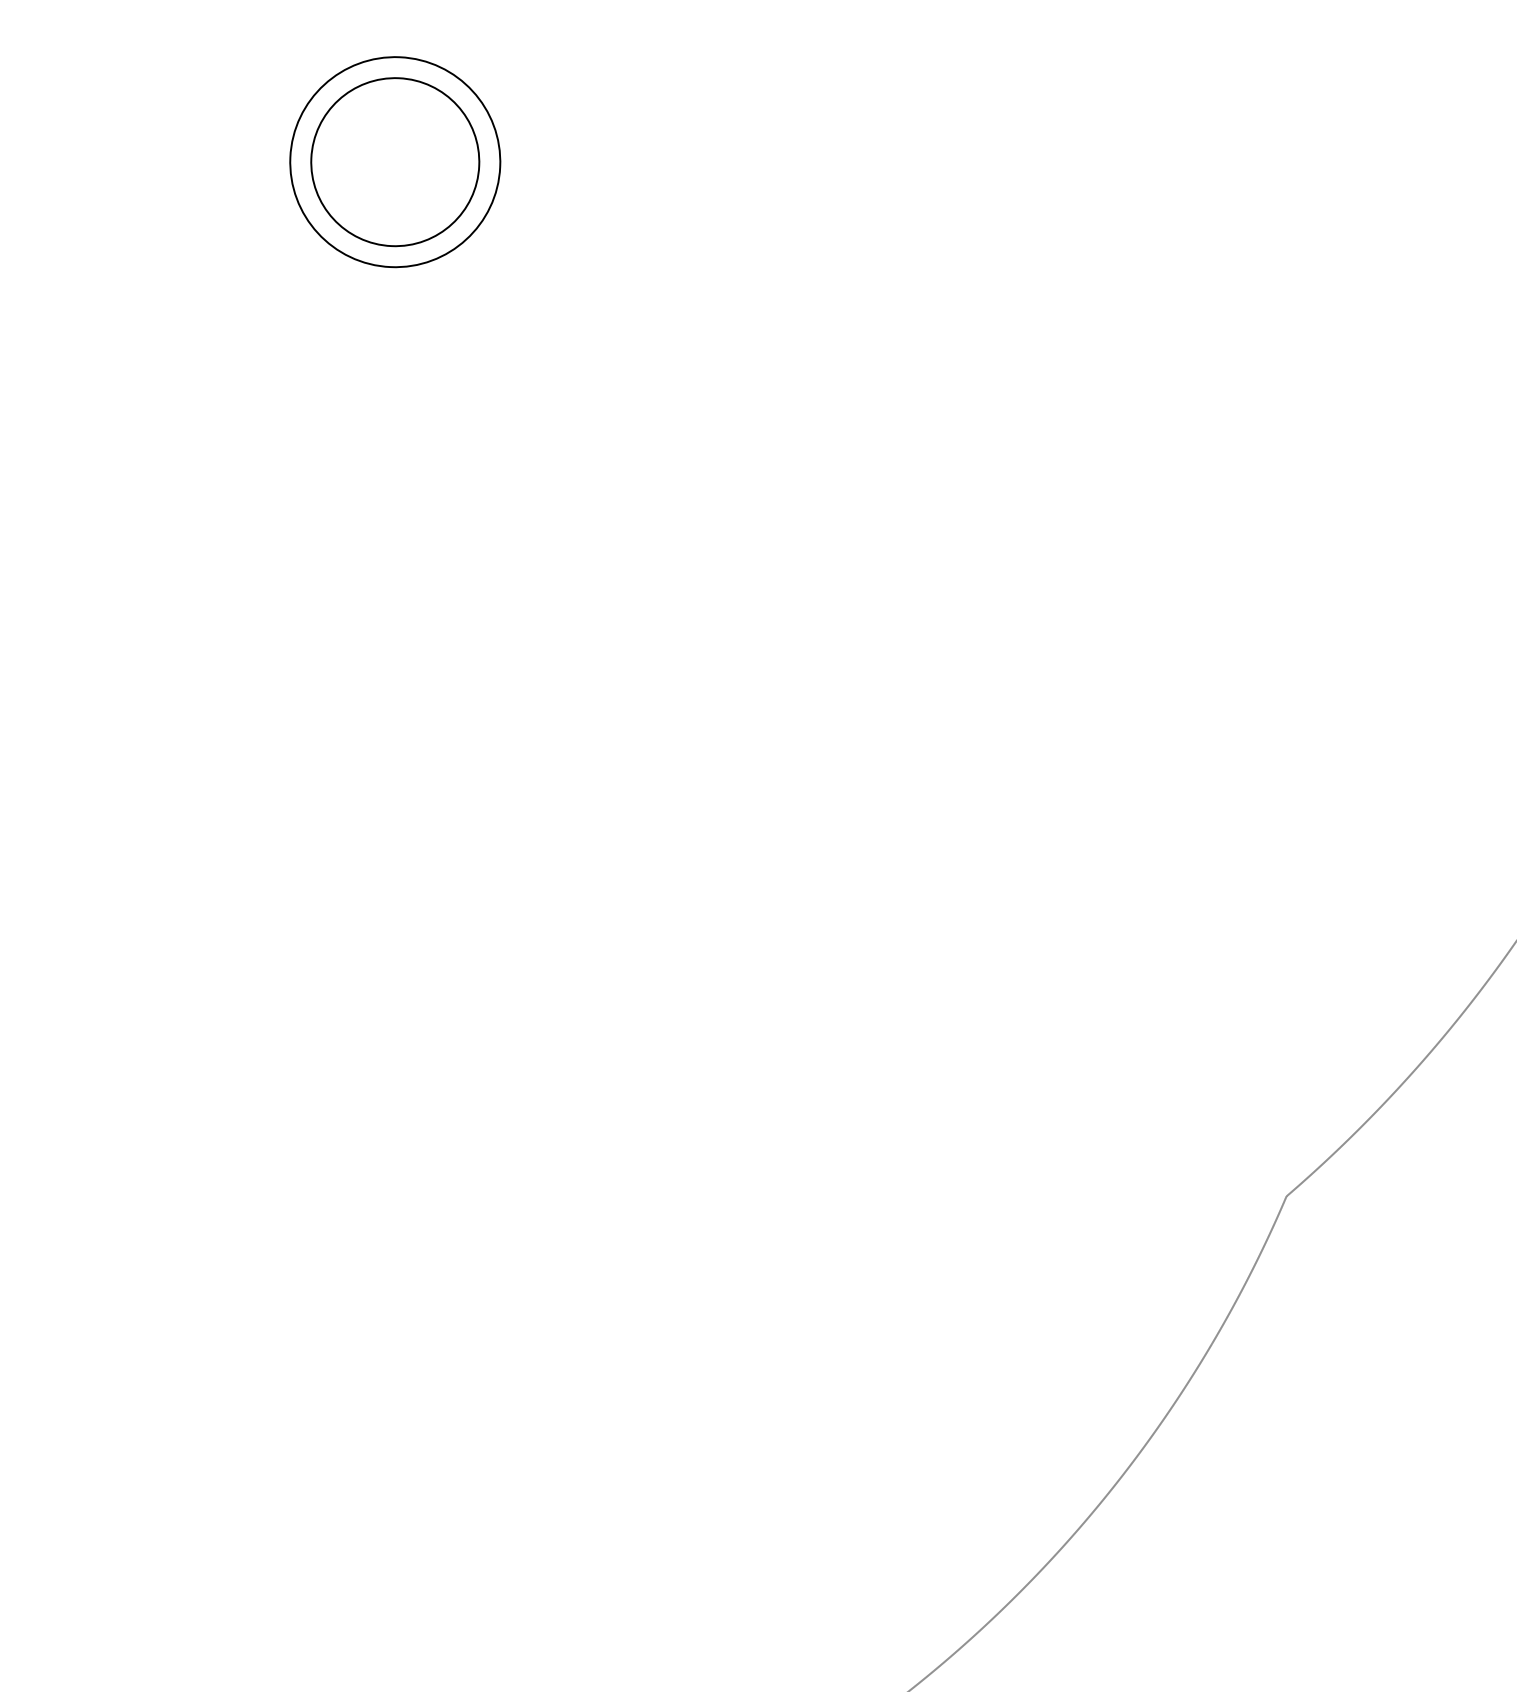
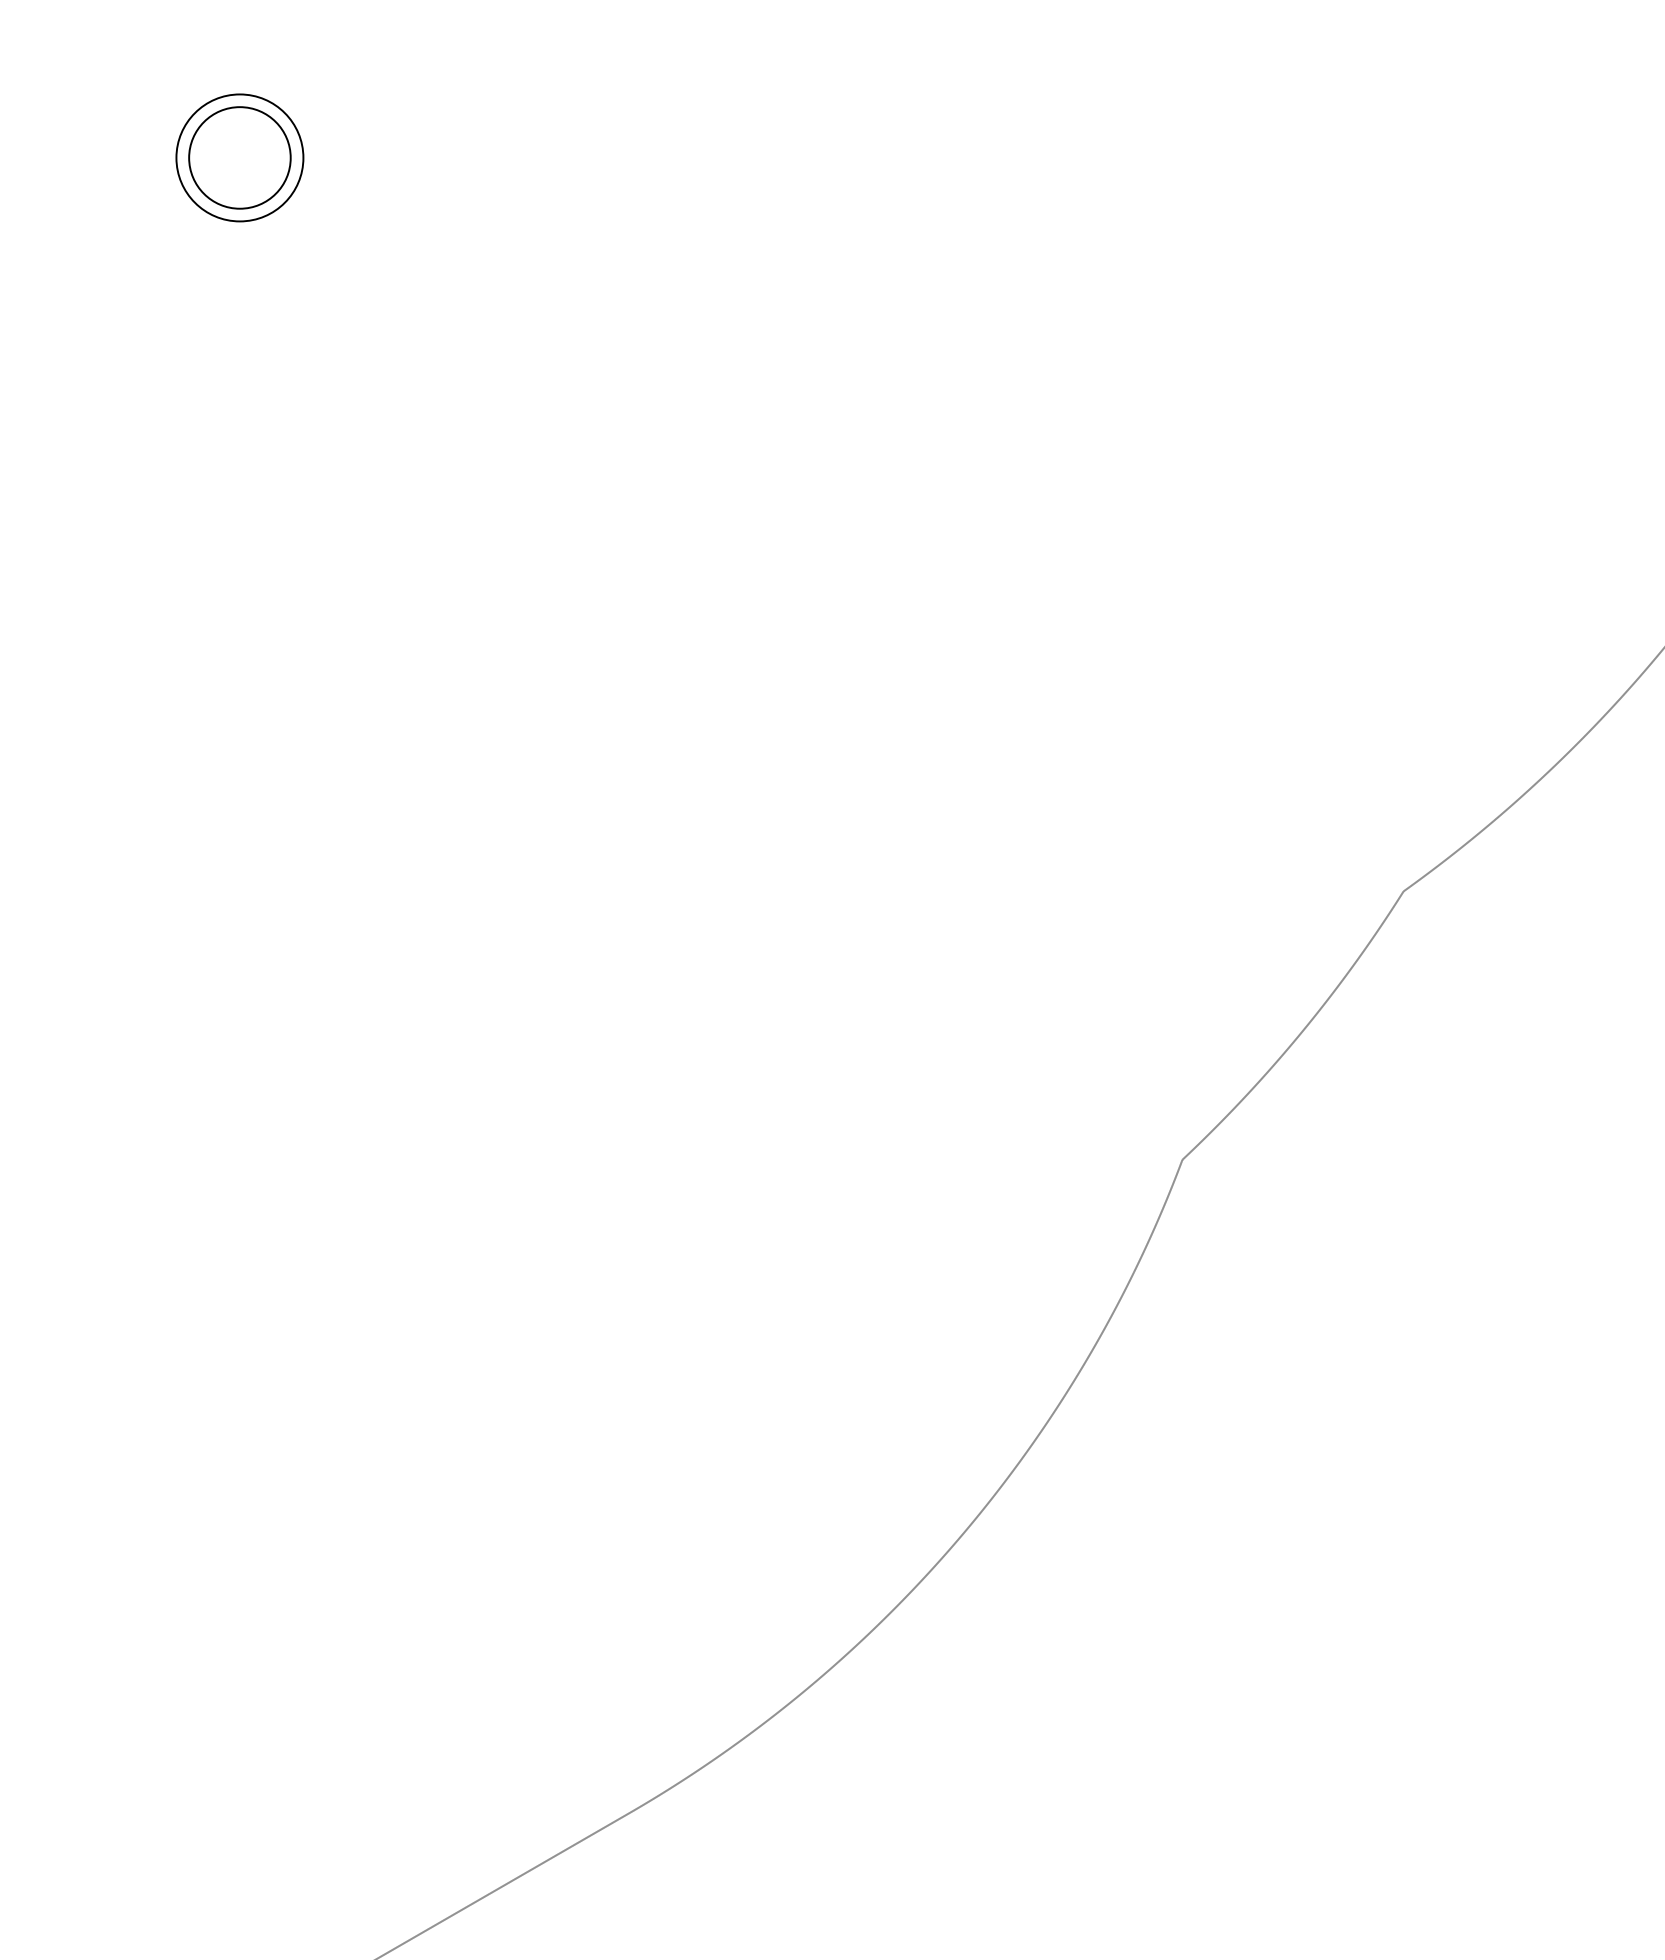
part: (394, 161) -> (239, 157), size x0.6

